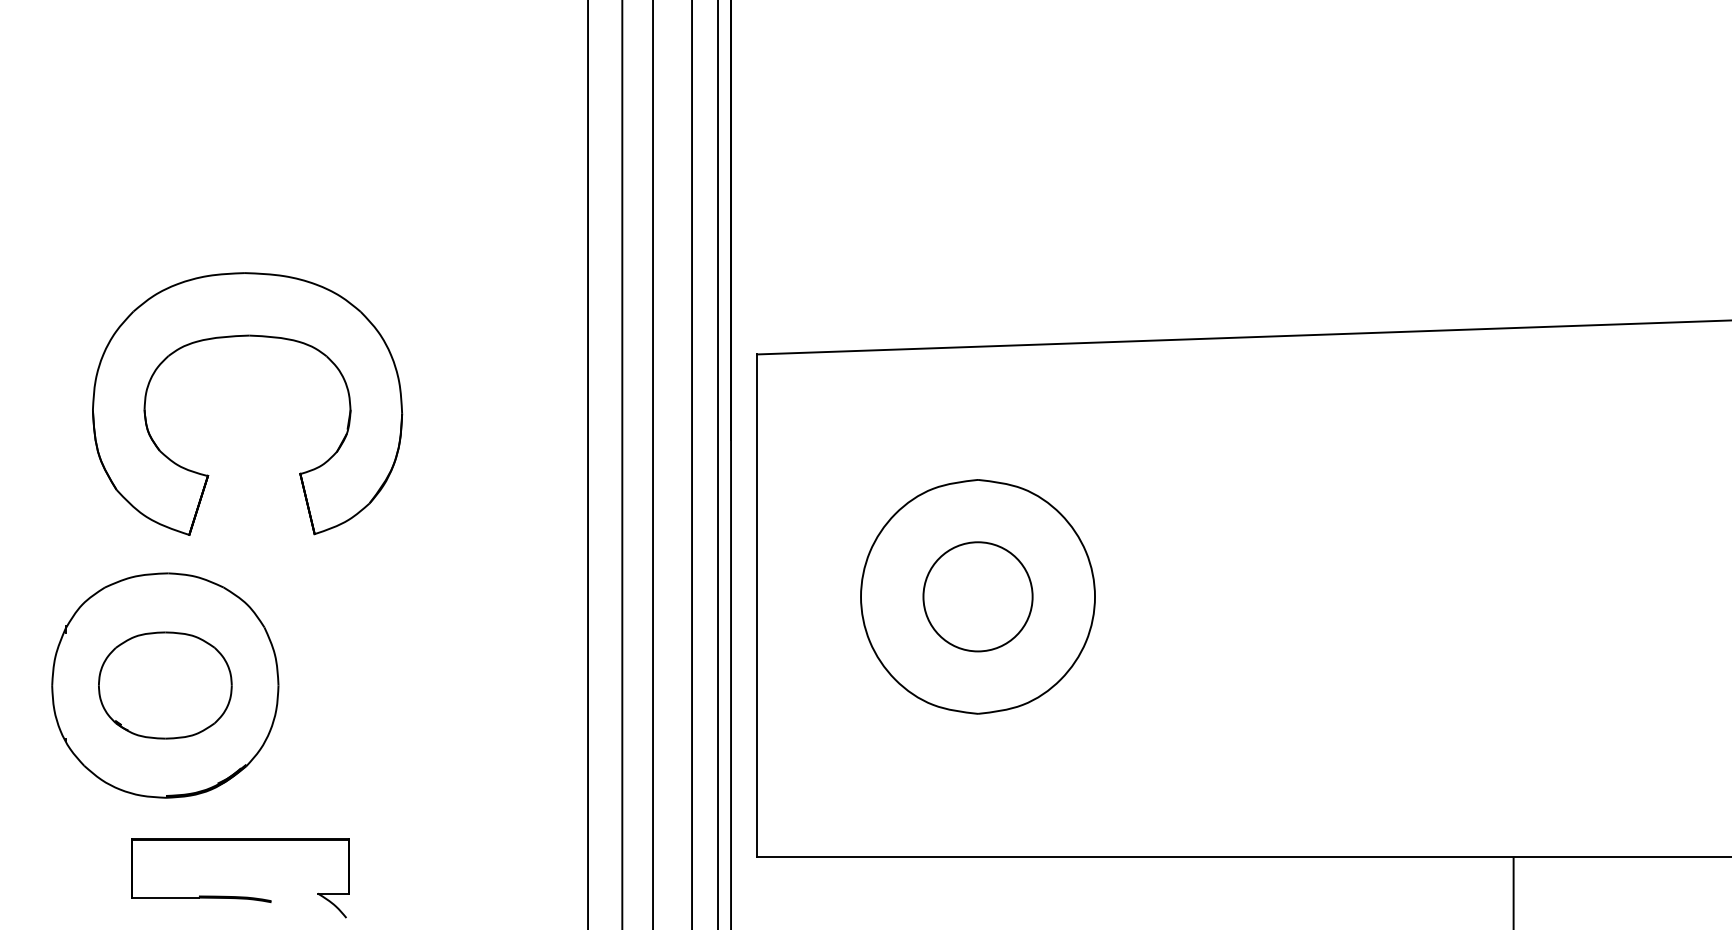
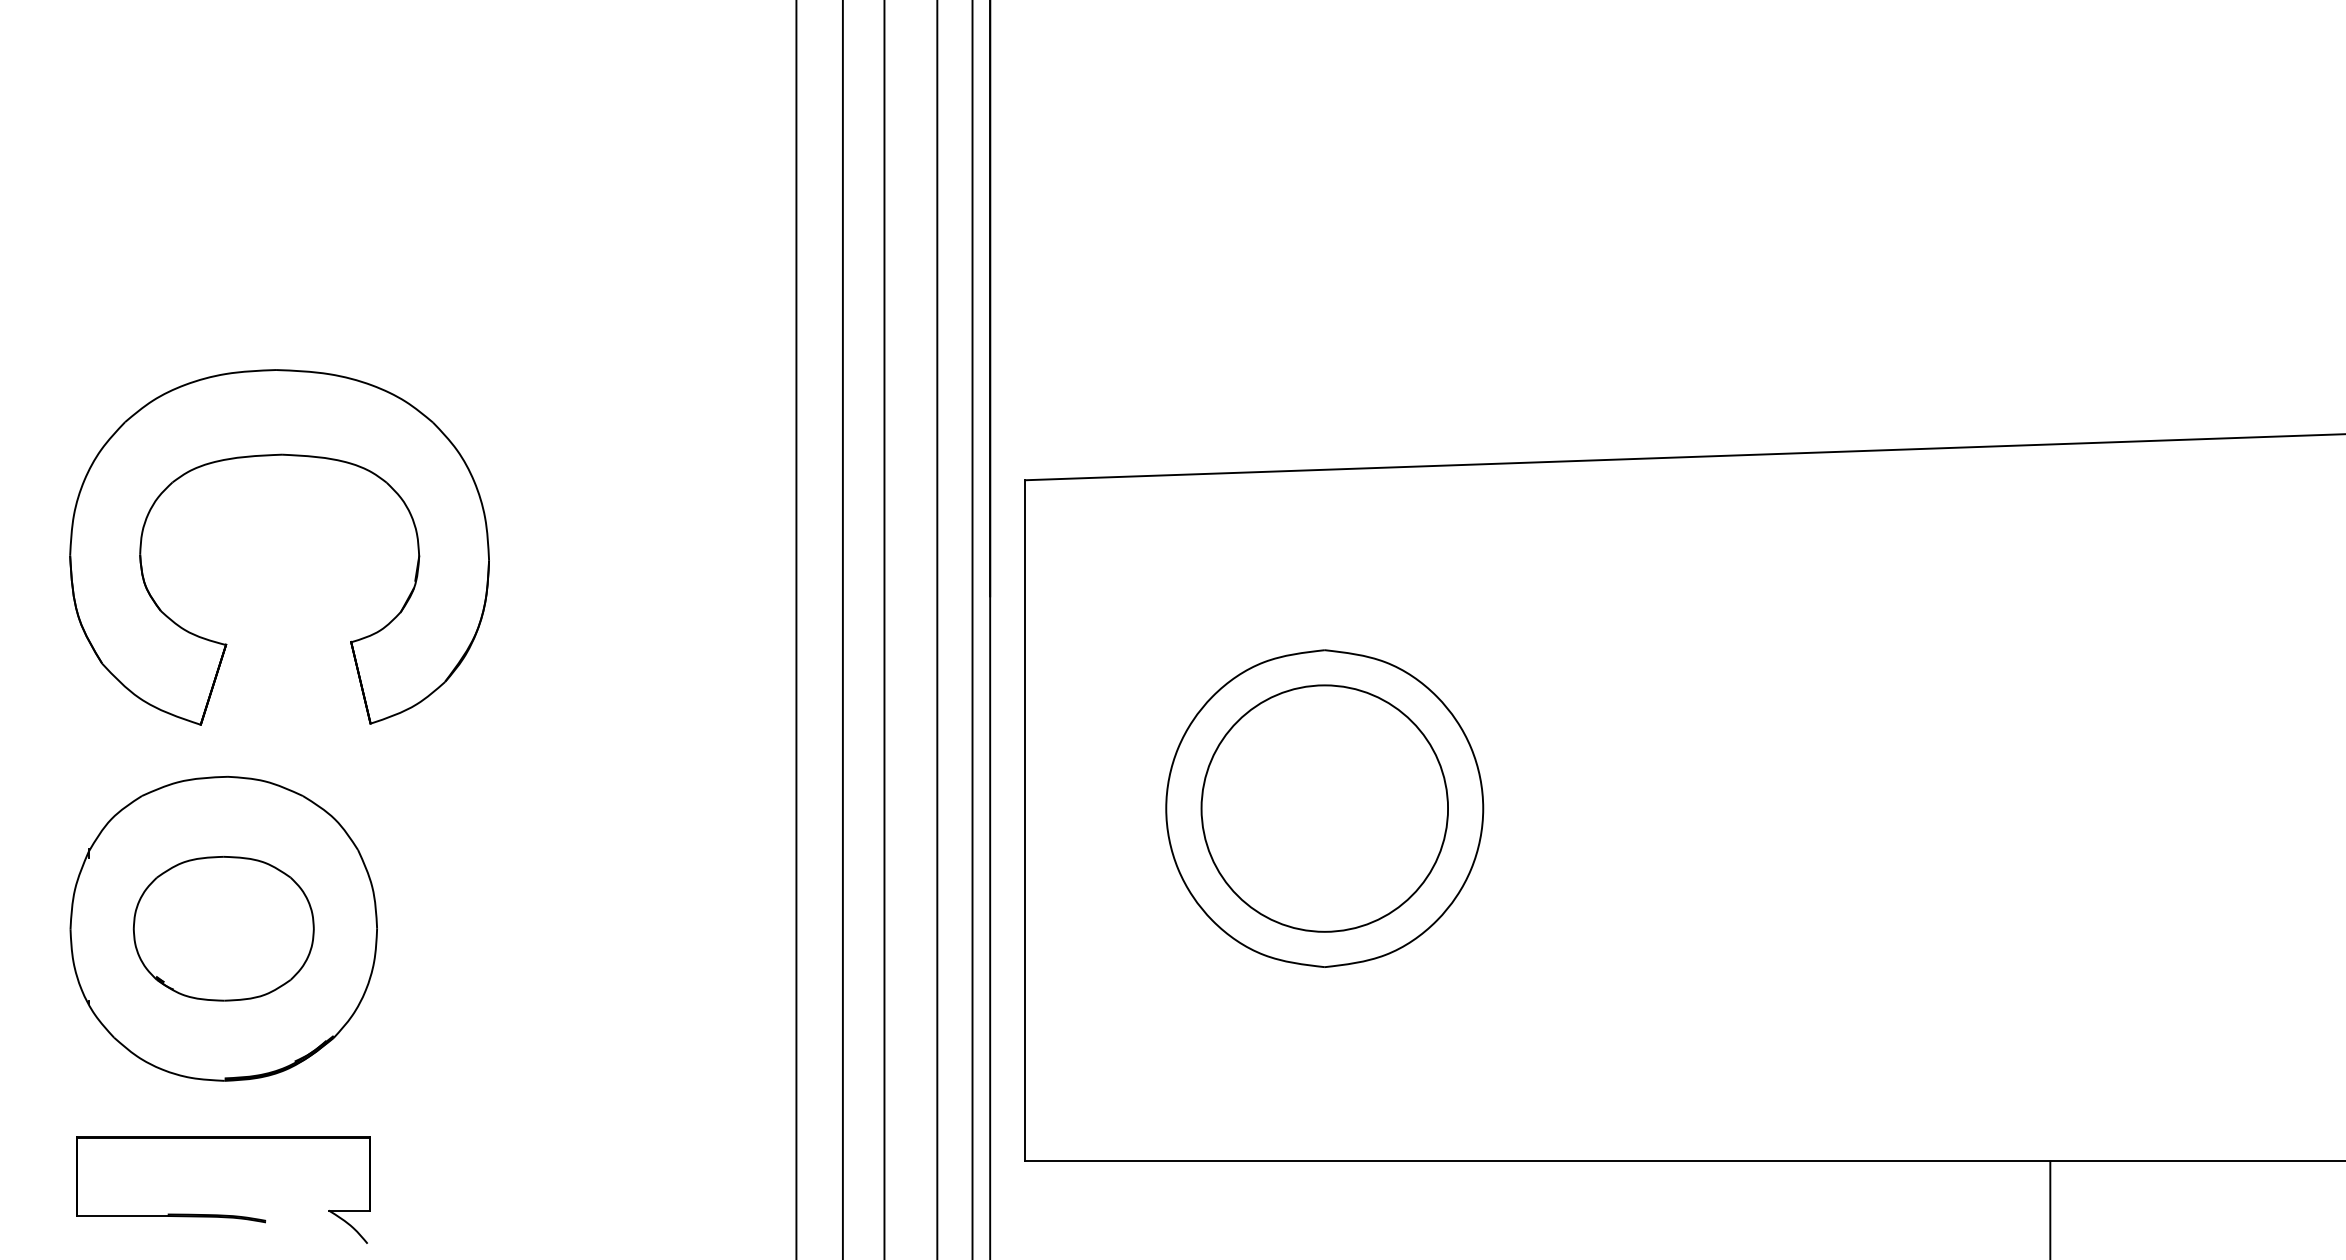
part: (247, 336) -> (279, 455), moved
circle: (978, 596) -> (1325, 808), size x1.67
part: (240, 896) -> (224, 1214), moved

